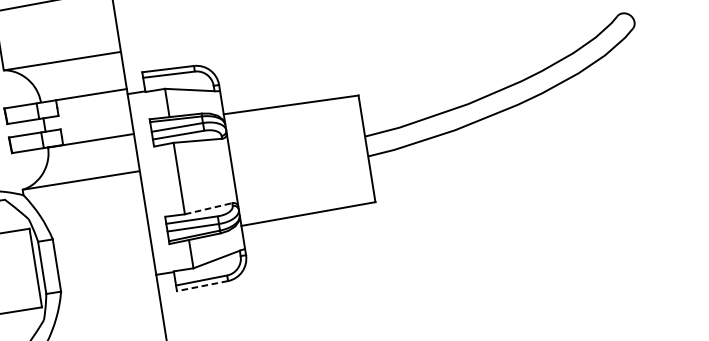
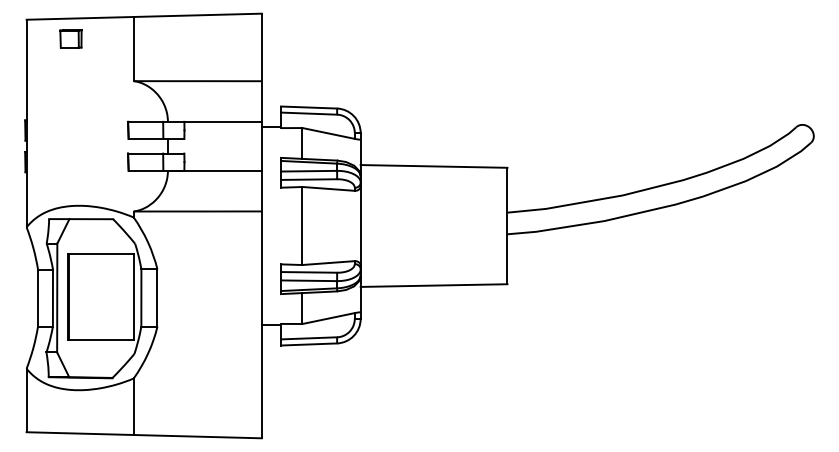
line: (209, 208) -> (329, 263), dashed -> solid
line: (202, 286) -> (308, 344), dashed -> solid

